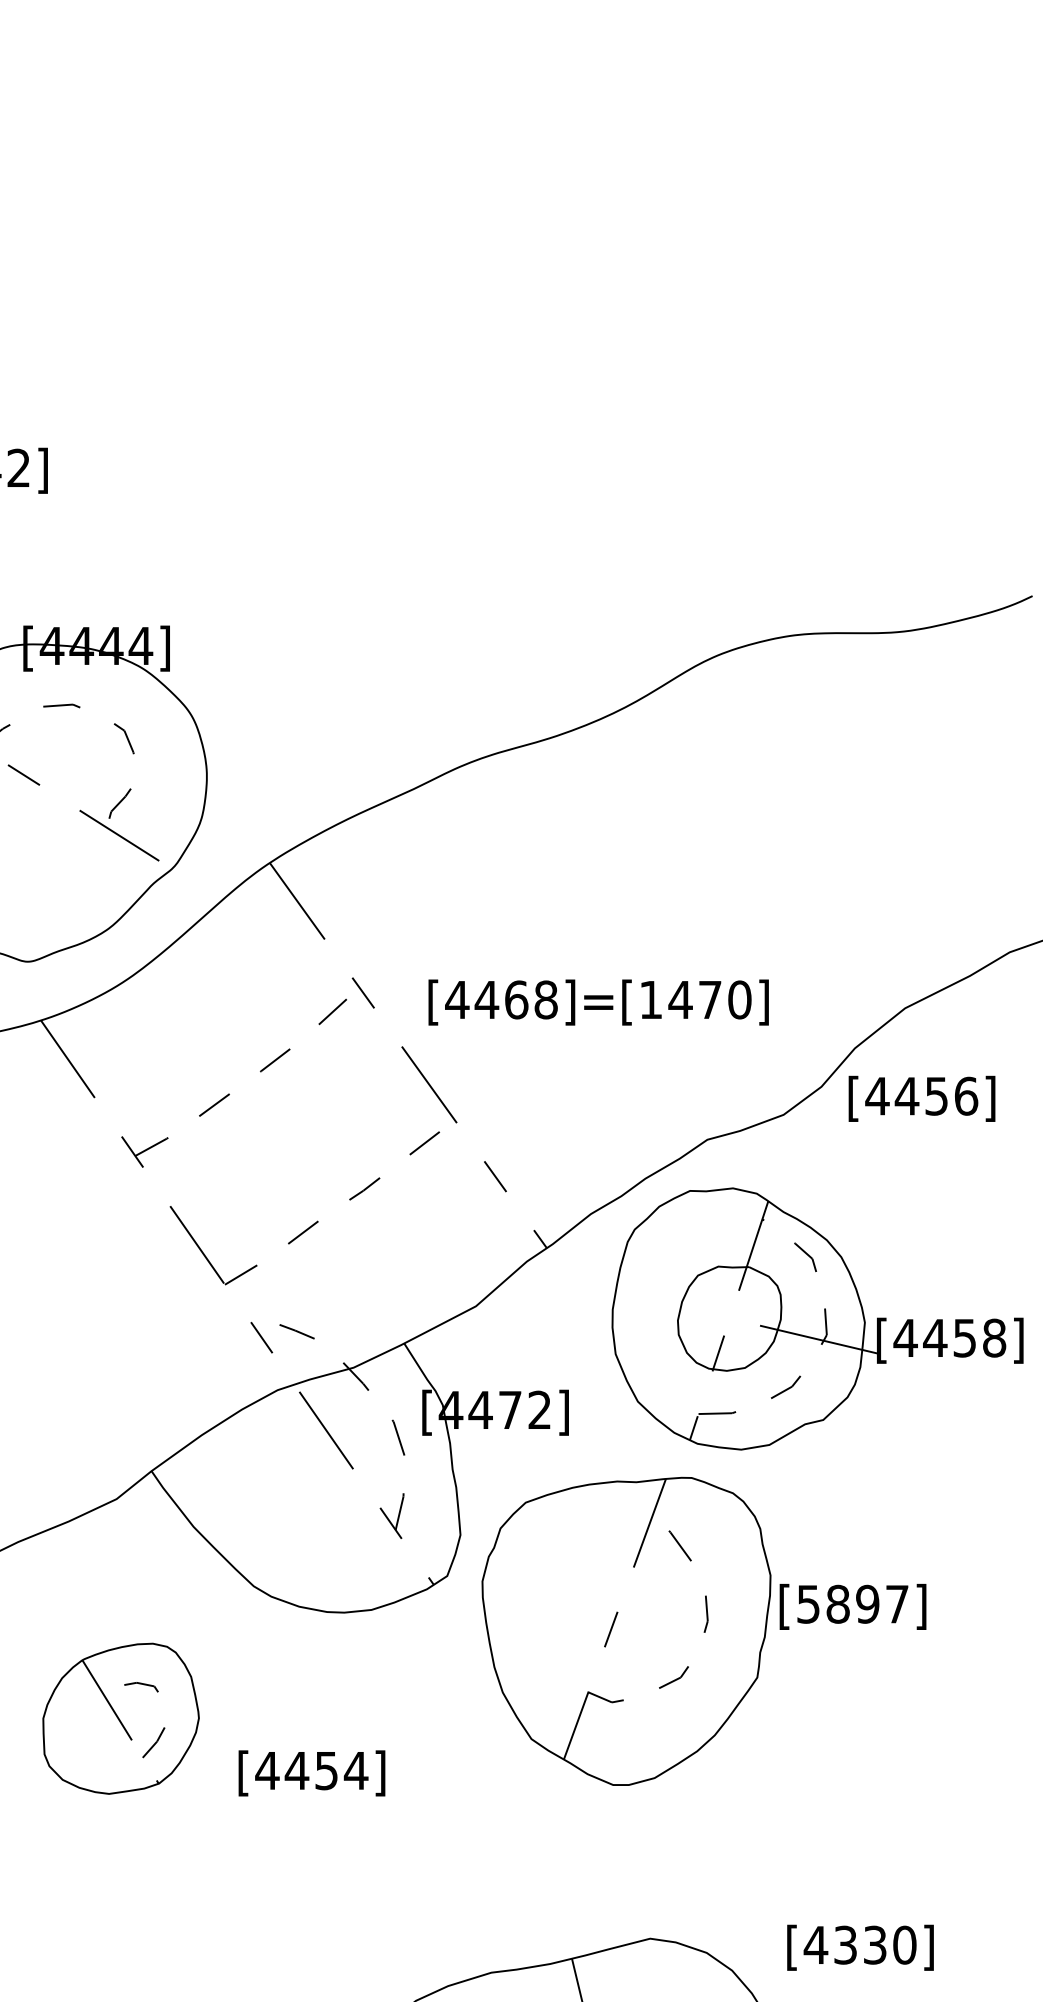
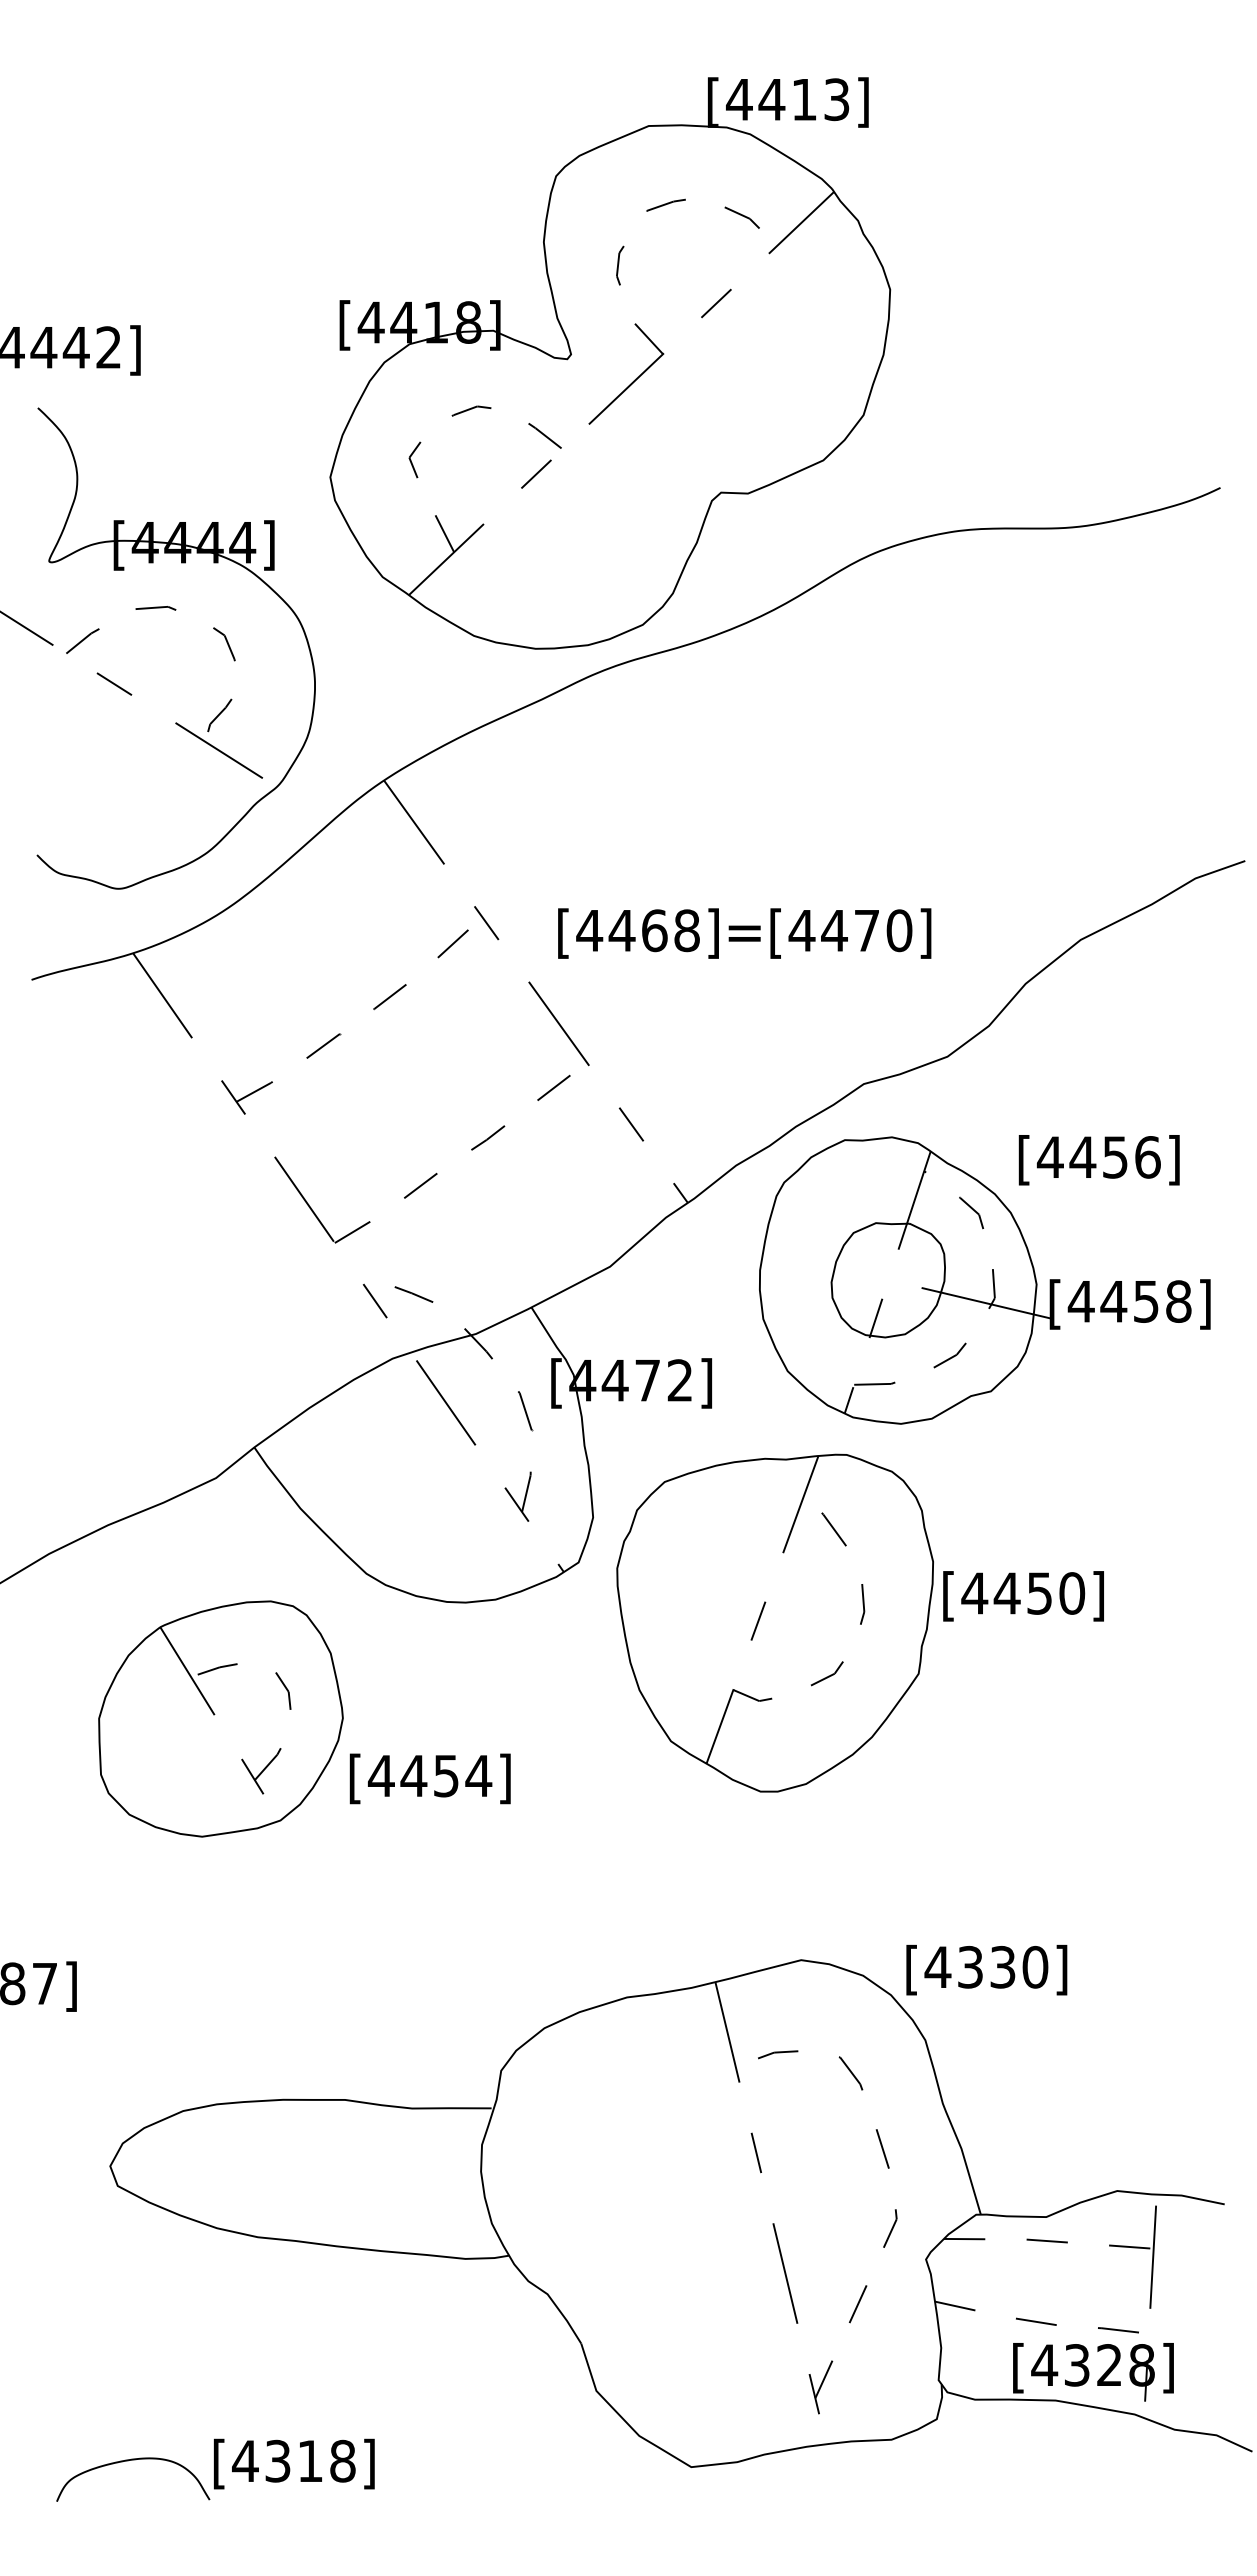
part: (476, 482) -> (610, 363), added
text: (650, 999) -> (801, 930), [4468]=[1470] -> [4468]=[4470]
text: (921, 1099) -> (1098, 1160), moved
text: (852, 1604) -> (1023, 1593), [5897] -> [4450]
part: (120, 1718) -> (220, 1718), size x1.43
text: (860, 1948) -> (986, 1970), moved

